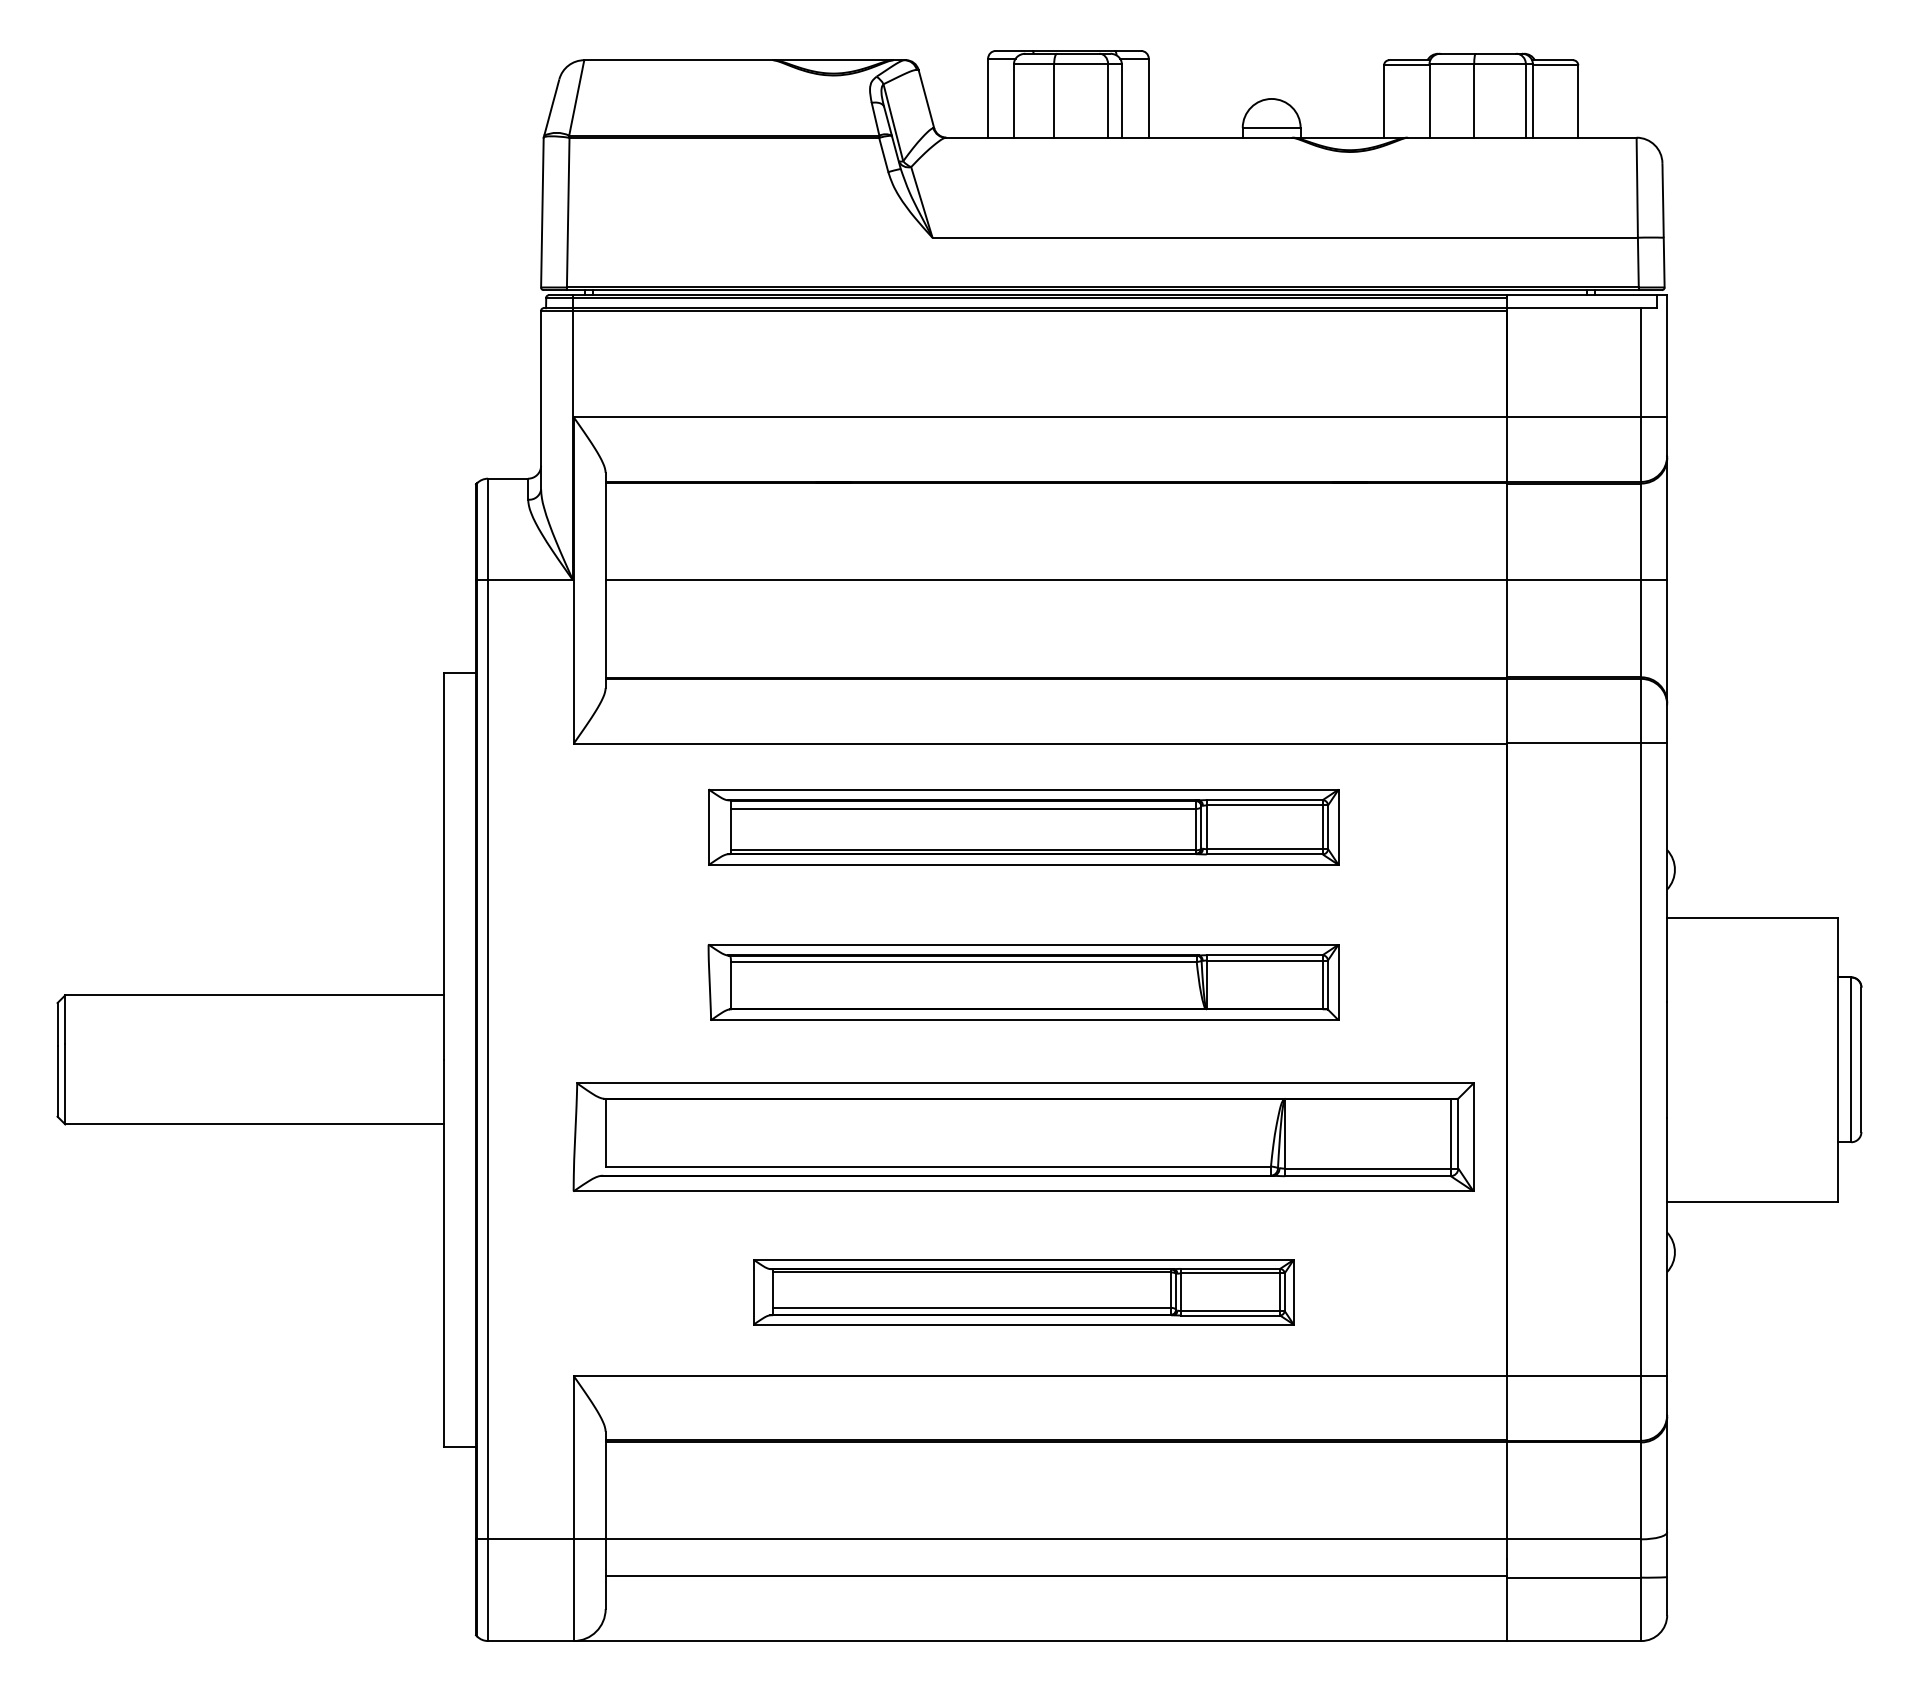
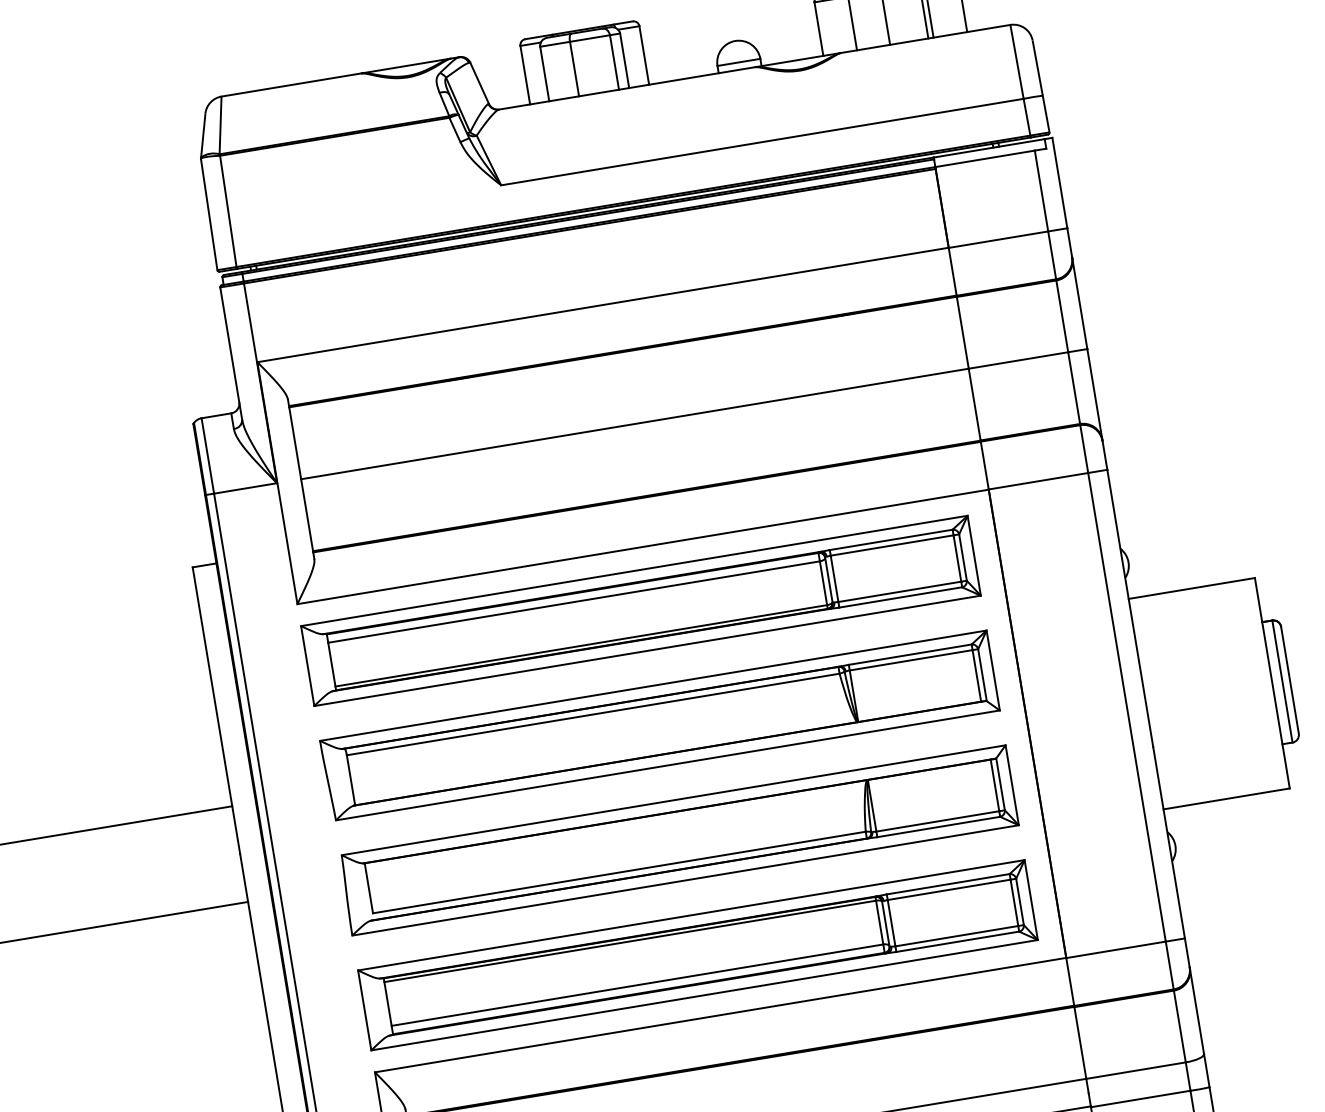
part: (1023, 826) -> (640, 610), size x1.43
part: (1023, 982) -> (659, 725), size x1.43
part: (1023, 1291) -> (697, 954), size x1.67

